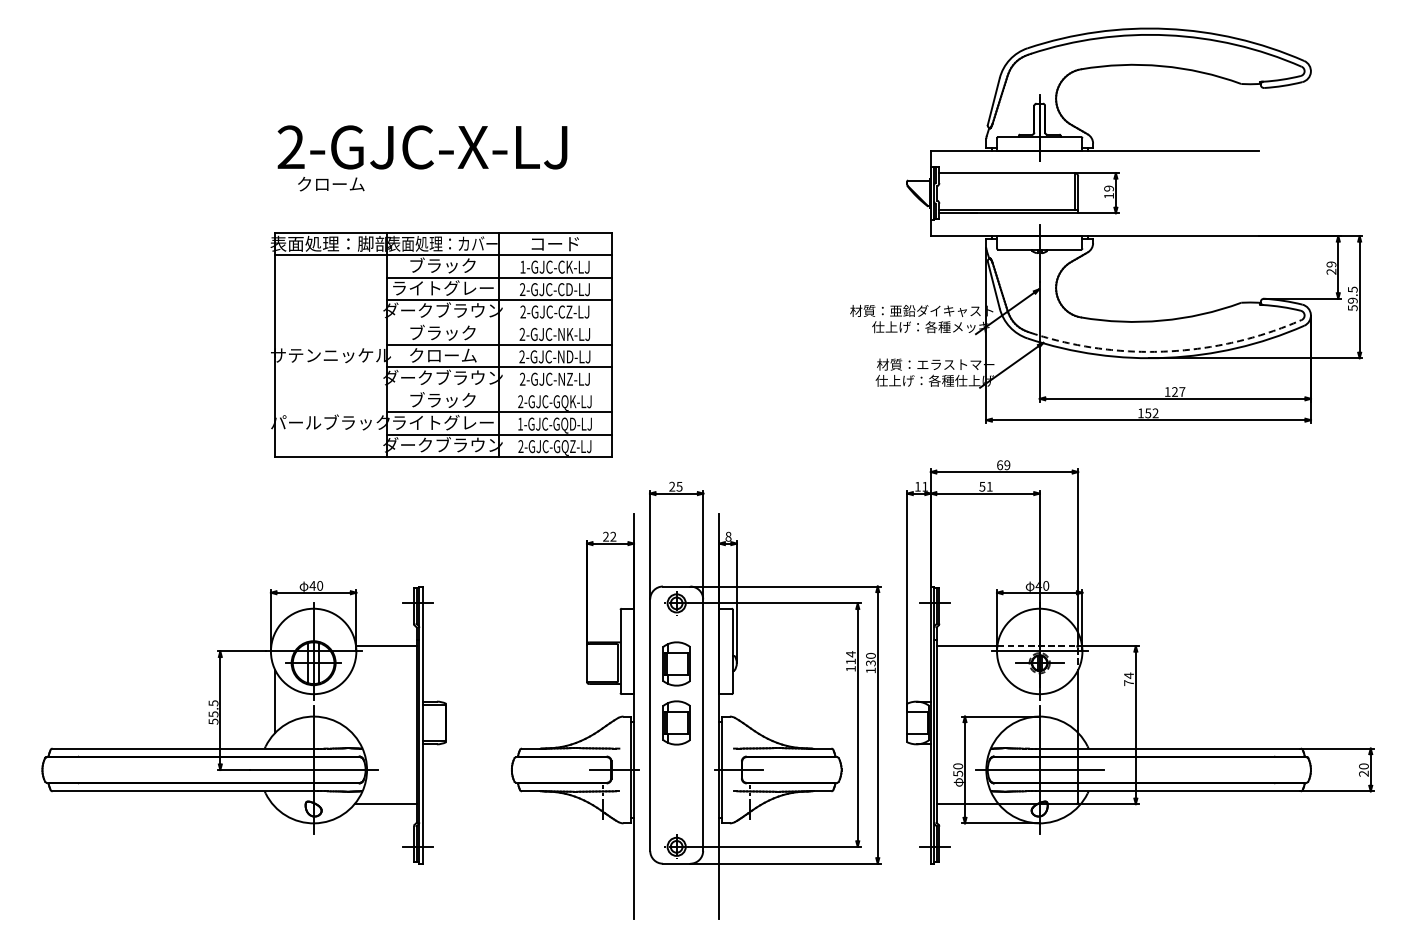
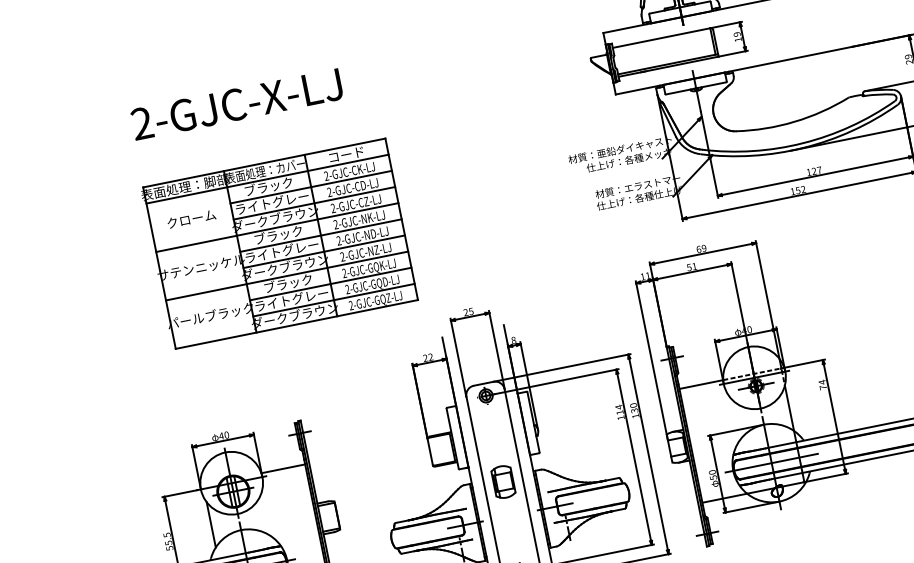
text: (331, 184) -> (191, 219), moved
text: (522, 266) -> (326, 175), 1-GJC-CK-LJ -> 2-GJC-CK-LJ
line: (443, 322) -> (277, 227), added
arc: (1167, 351) -> (802, 143), dashed -> solid
text: (443, 355) -> (282, 251), クローム -> ライトグレー
line: (443, 389) -> (287, 275), added
text: (520, 423) -> (347, 289), 1-GJC-GQD-LJ -> 2-GJC-GQD-LJ
part: (676, 663) -> (494, 439), removed

